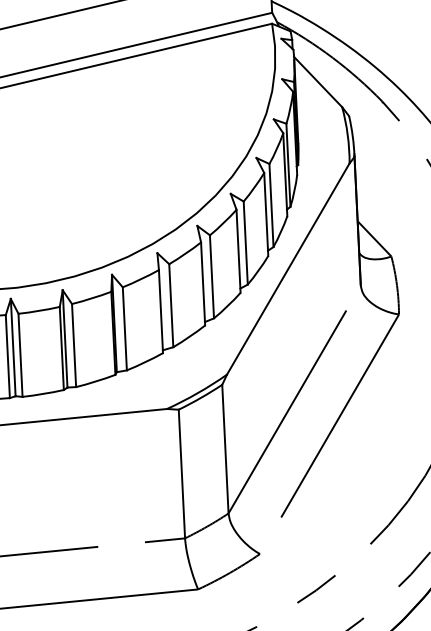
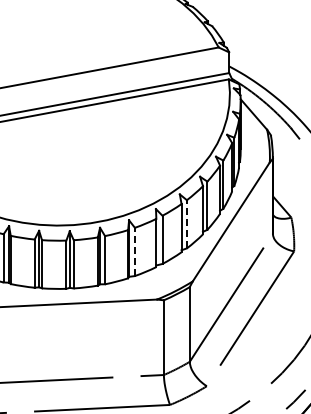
line: (211, 275) -> (186, 223), solid -> dashed
line: (124, 328) -> (134, 251), solid -> dashed

